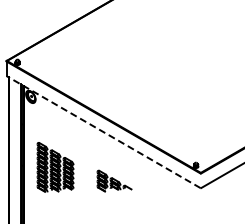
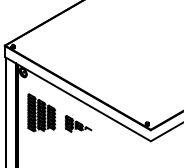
line: (103, 132) -> (77, 99), dashed -> solid
part: (55, 167) -> (41, 112), moved
part: (114, 180) -> (78, 123), moved

